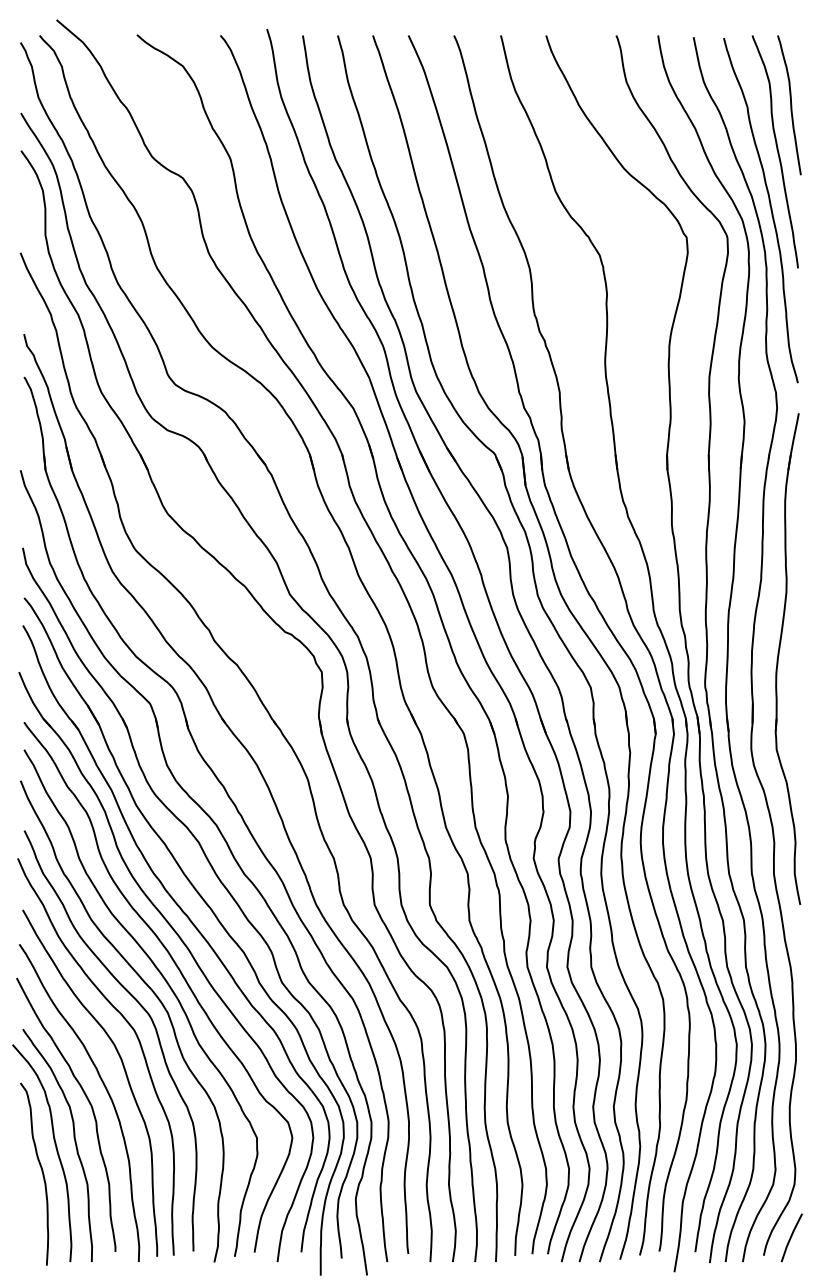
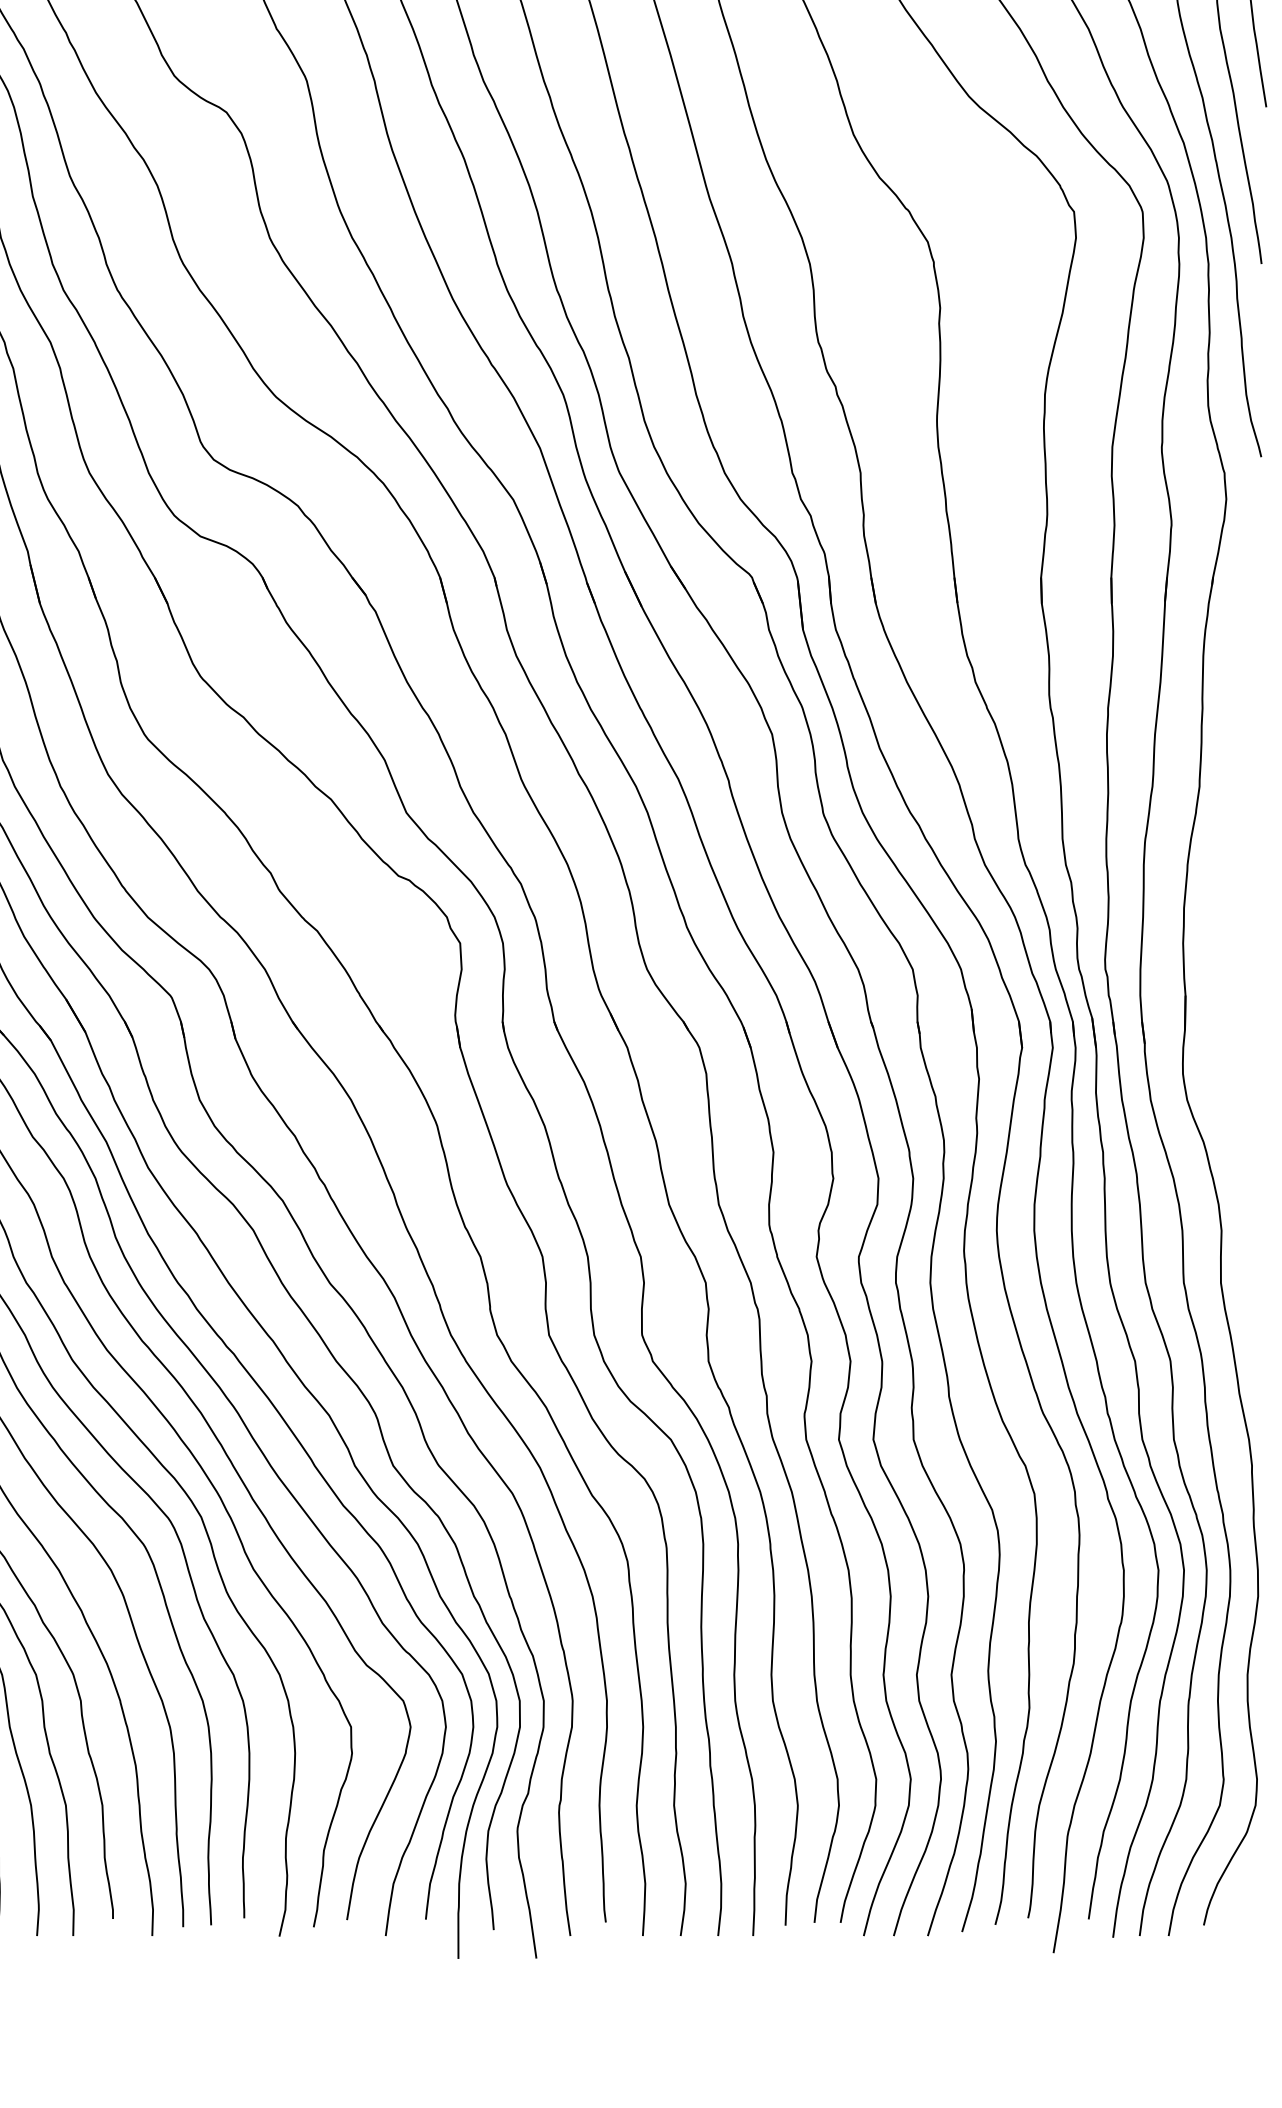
part: (779, 655) -> (1230, 915), removed
line: (791, 1237) -> (1250, 1894), removed

